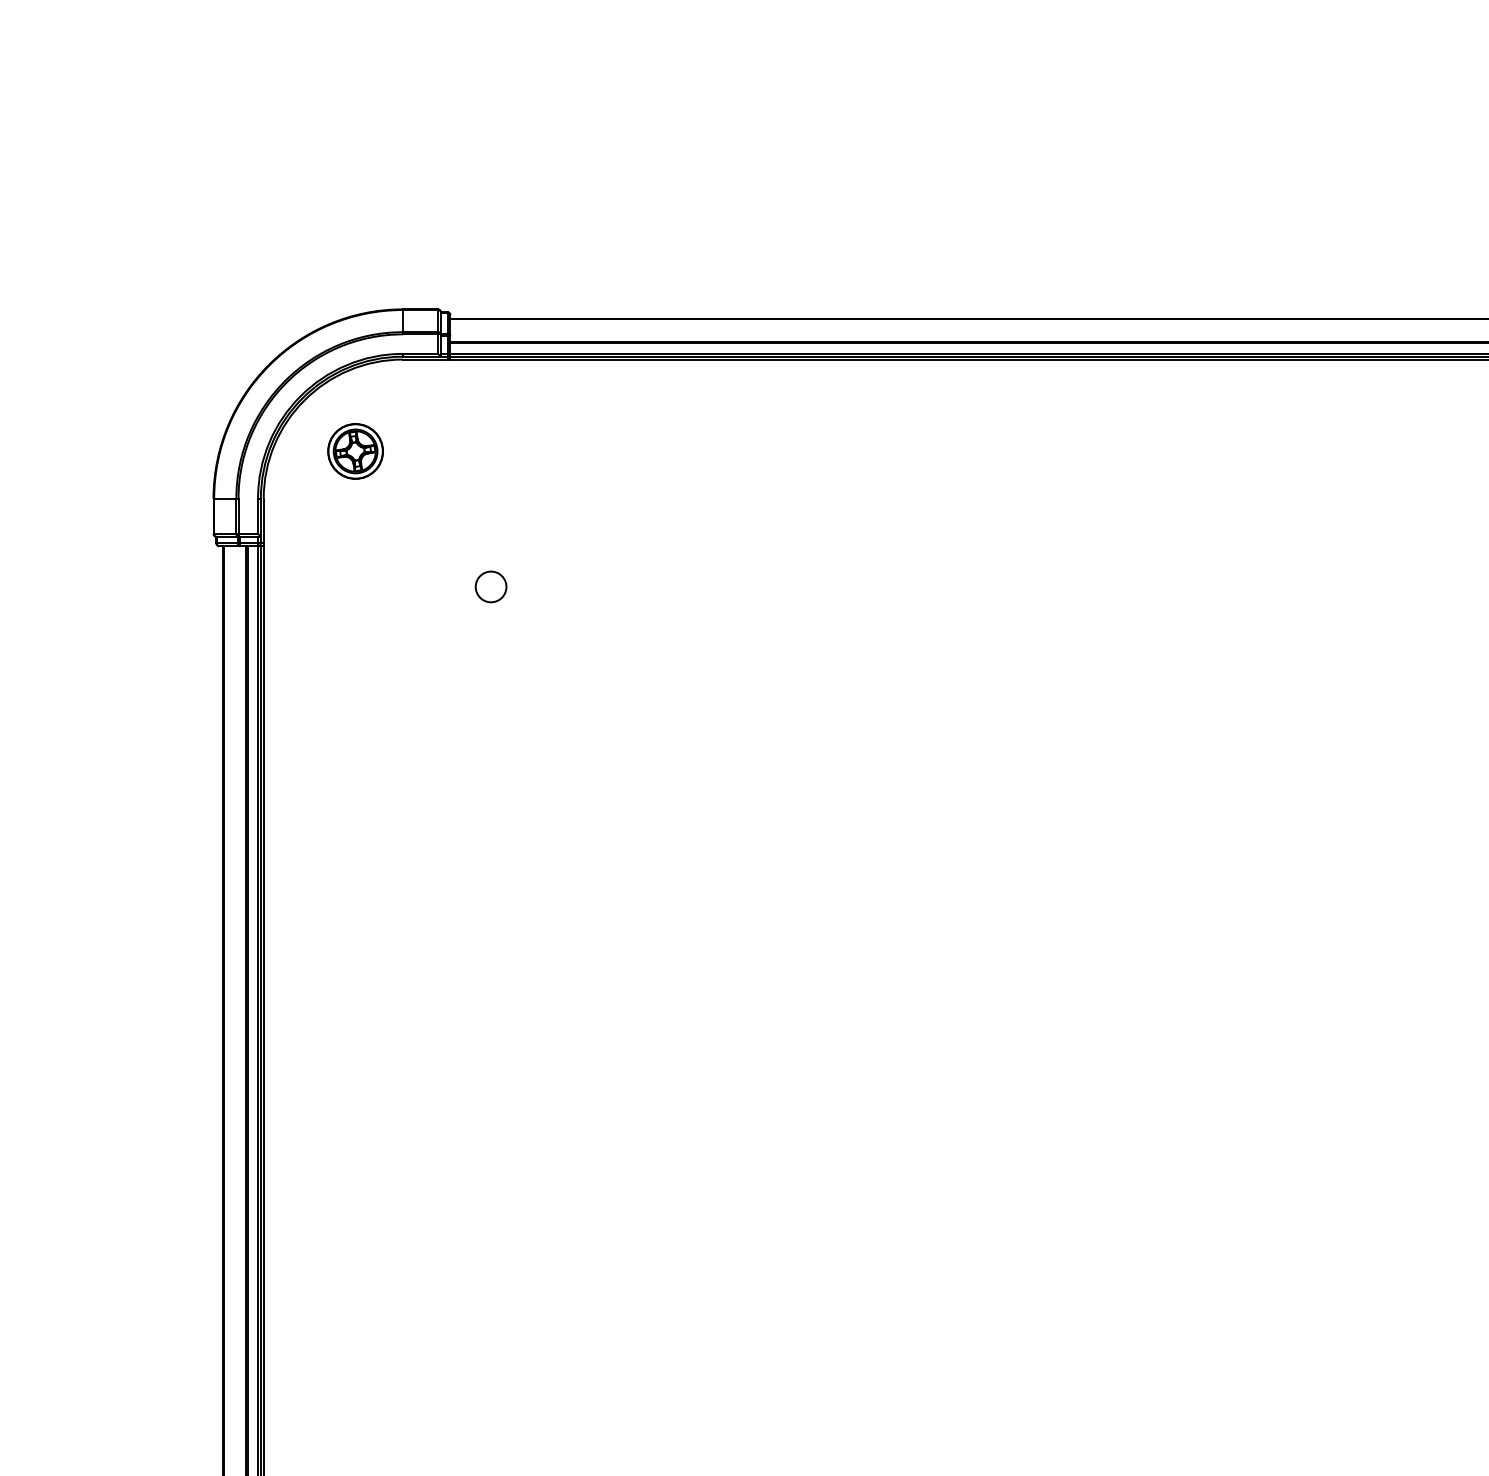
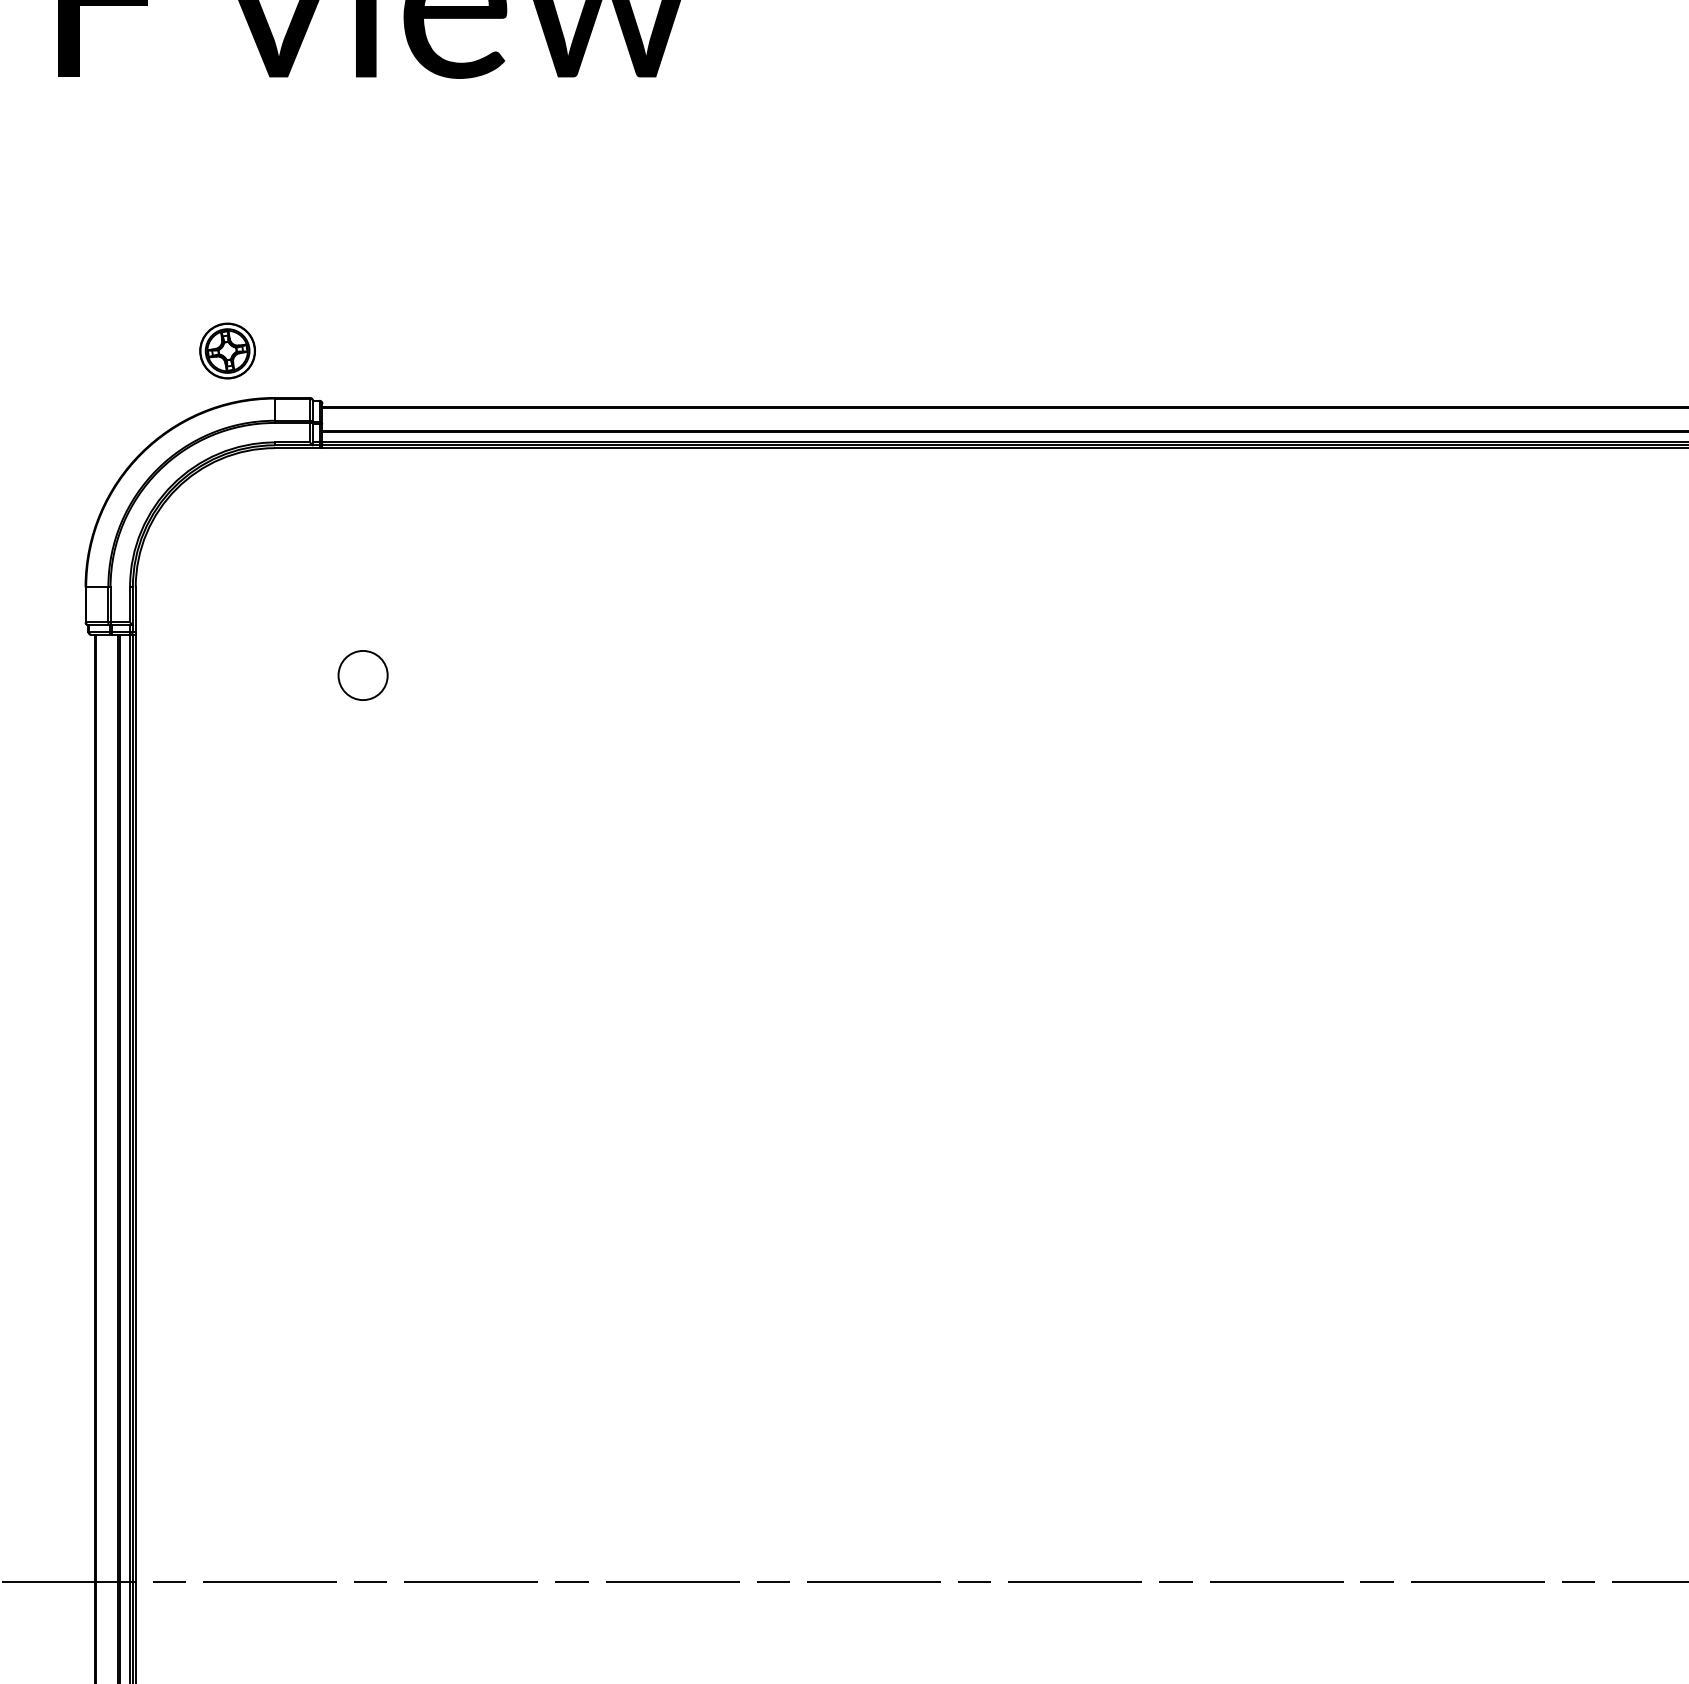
part: (355, 450) -> (227, 350), moved
circle: (490, 586) -> (362, 675), size x1.6

